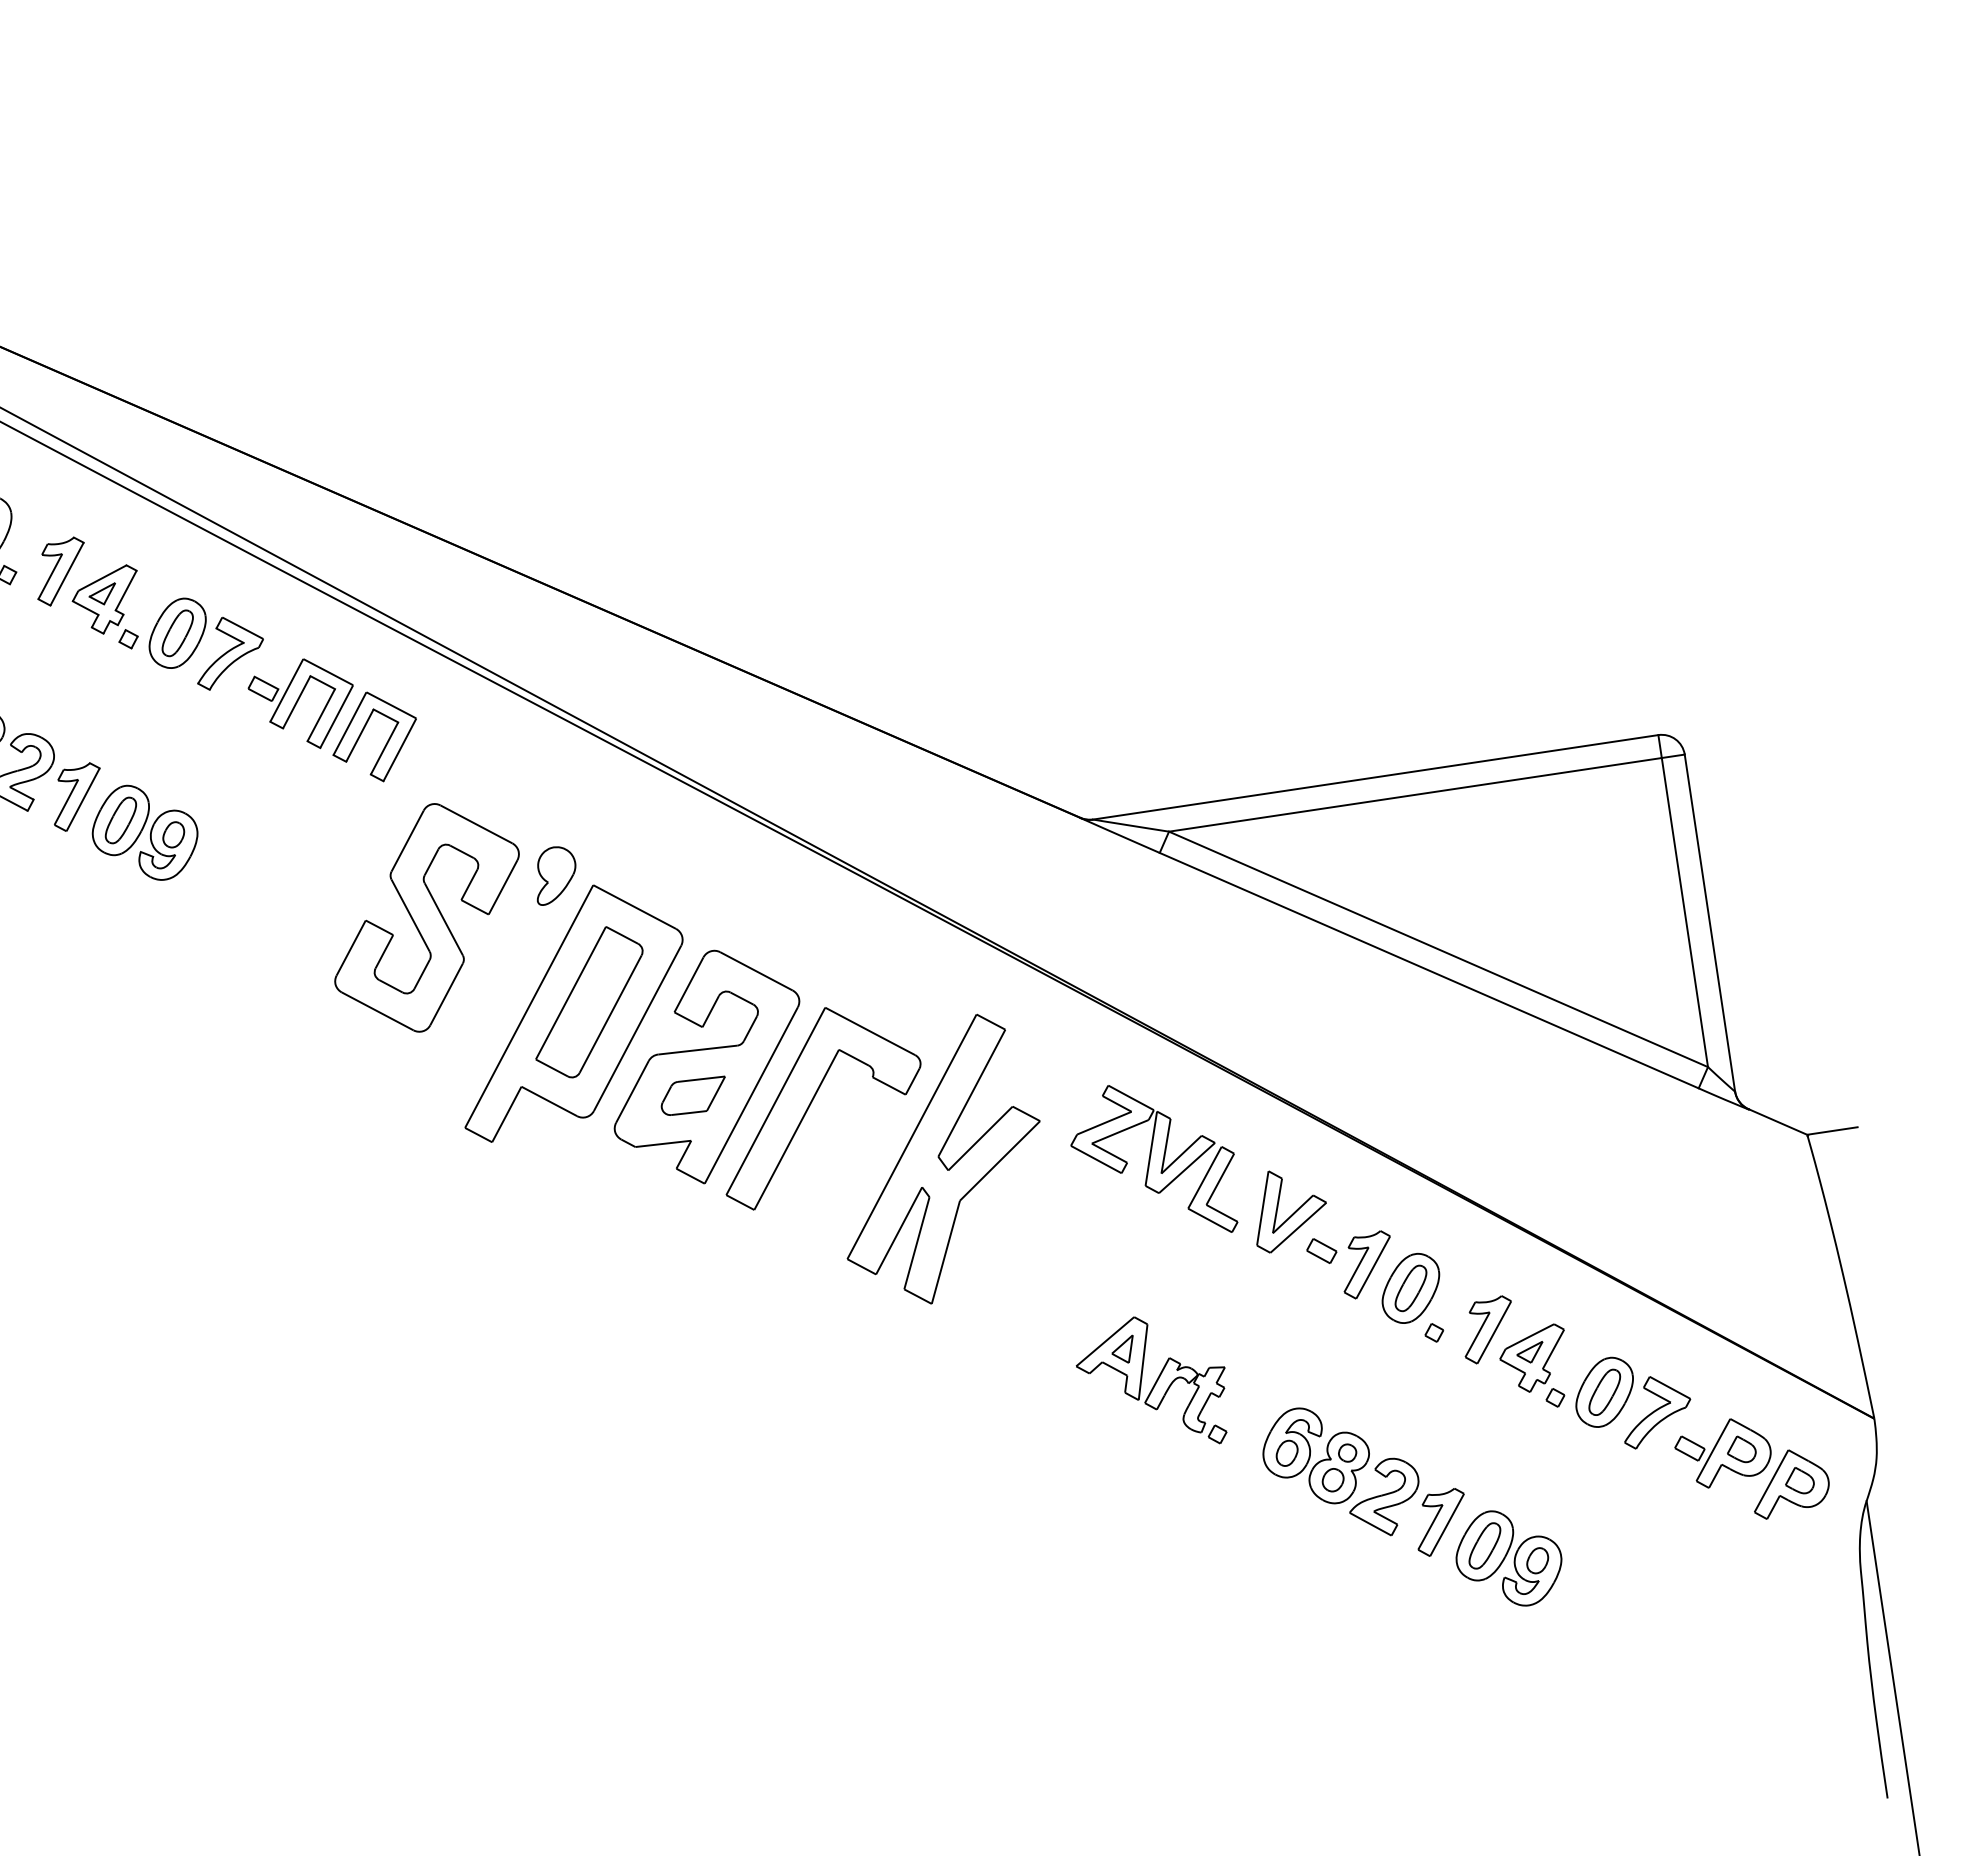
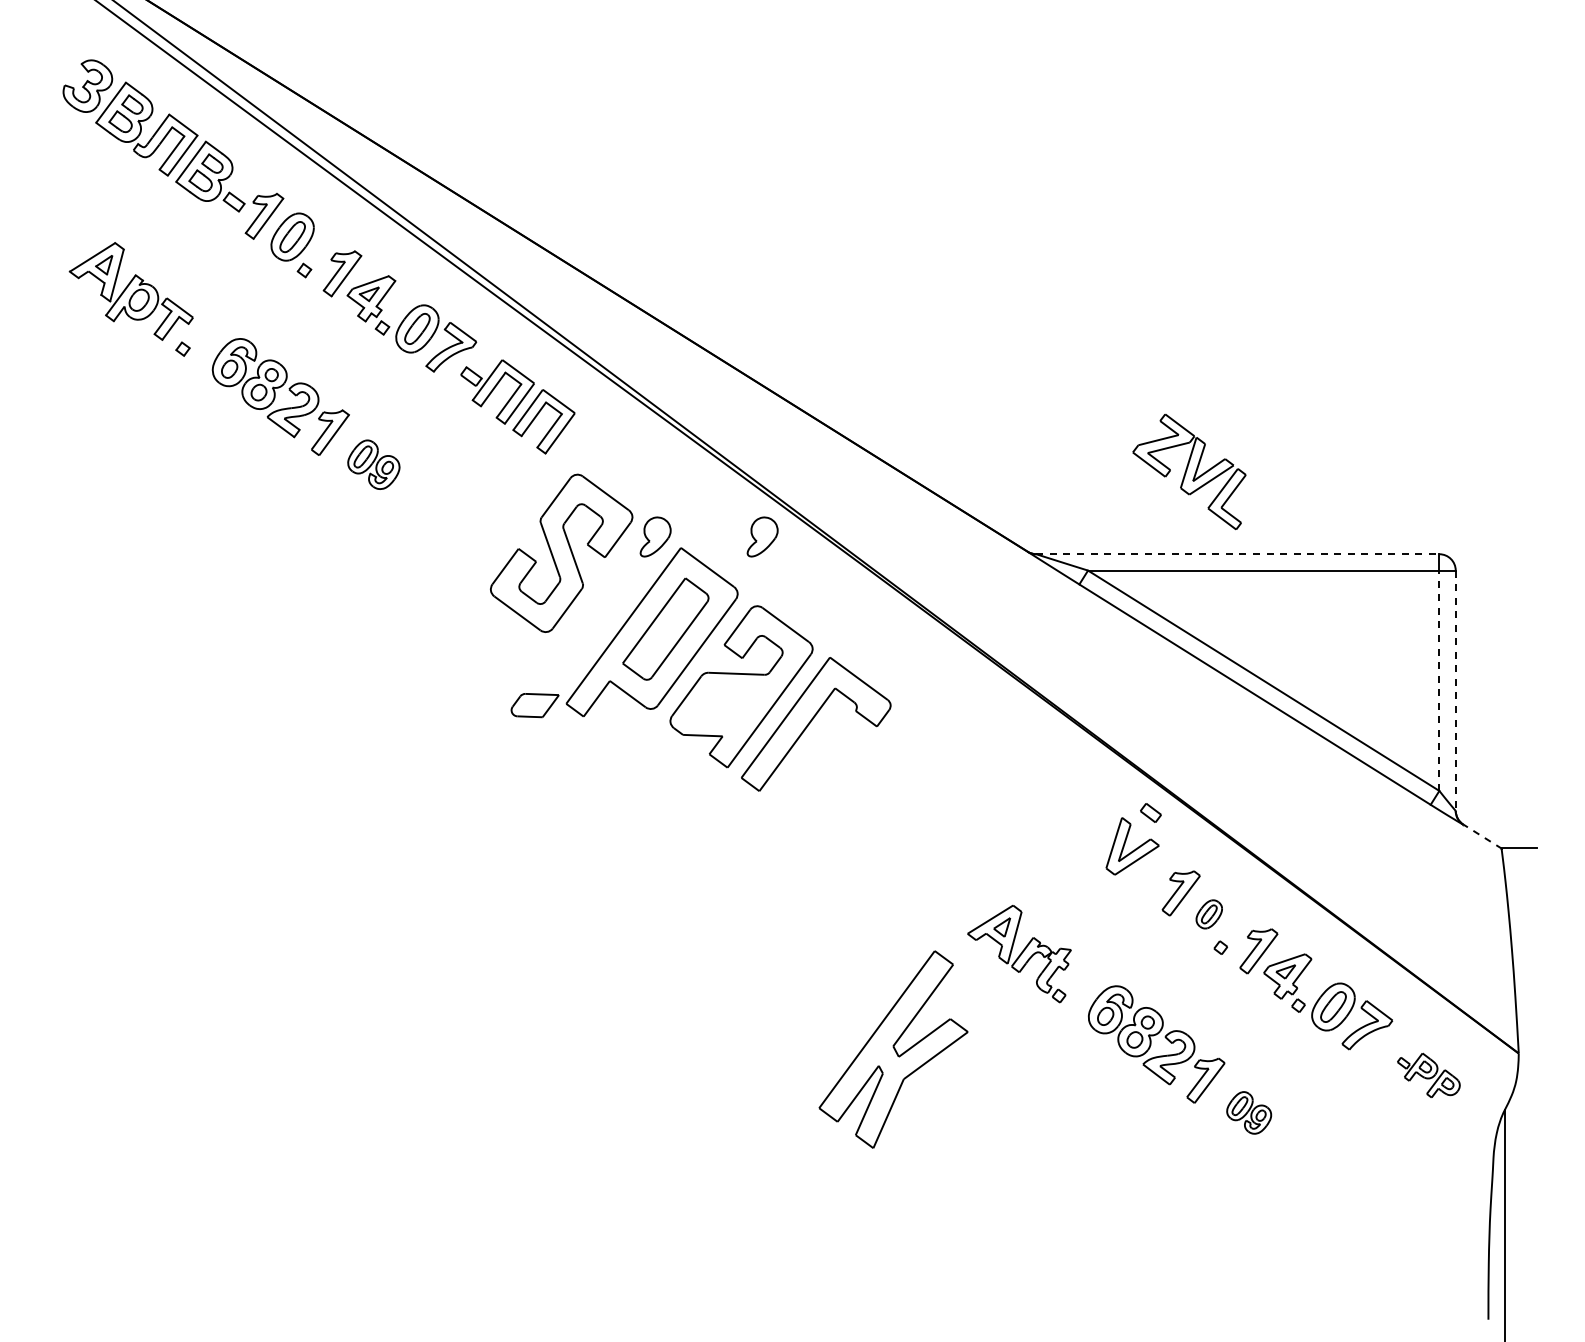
line: (1375, 777) -> (1237, 554), solid -> dashed
part: (144, 832) -> (373, 464), size x0.7
part: (705, 852) -> (762, 536), added
line: (1684, 912) -> (1439, 680), solid -> dashed
line: (1709, 924) -> (1455, 691), solid -> dashed
part: (692, 1096) -> (534, 705), moved
line: (1778, 1121) -> (1482, 836), solid -> dashed
part: (1154, 1160) -> (1189, 471), moved
part: (939, 1161) -> (893, 1049), moved
part: (1321, 1250) -> (1150, 812), moved
part: (1411, 1288) -> (1209, 914), size x0.6
part: (1752, 1468) -> (1428, 1075), size x0.6
part: (1507, 1558) -> (1248, 1112), size x0.6

